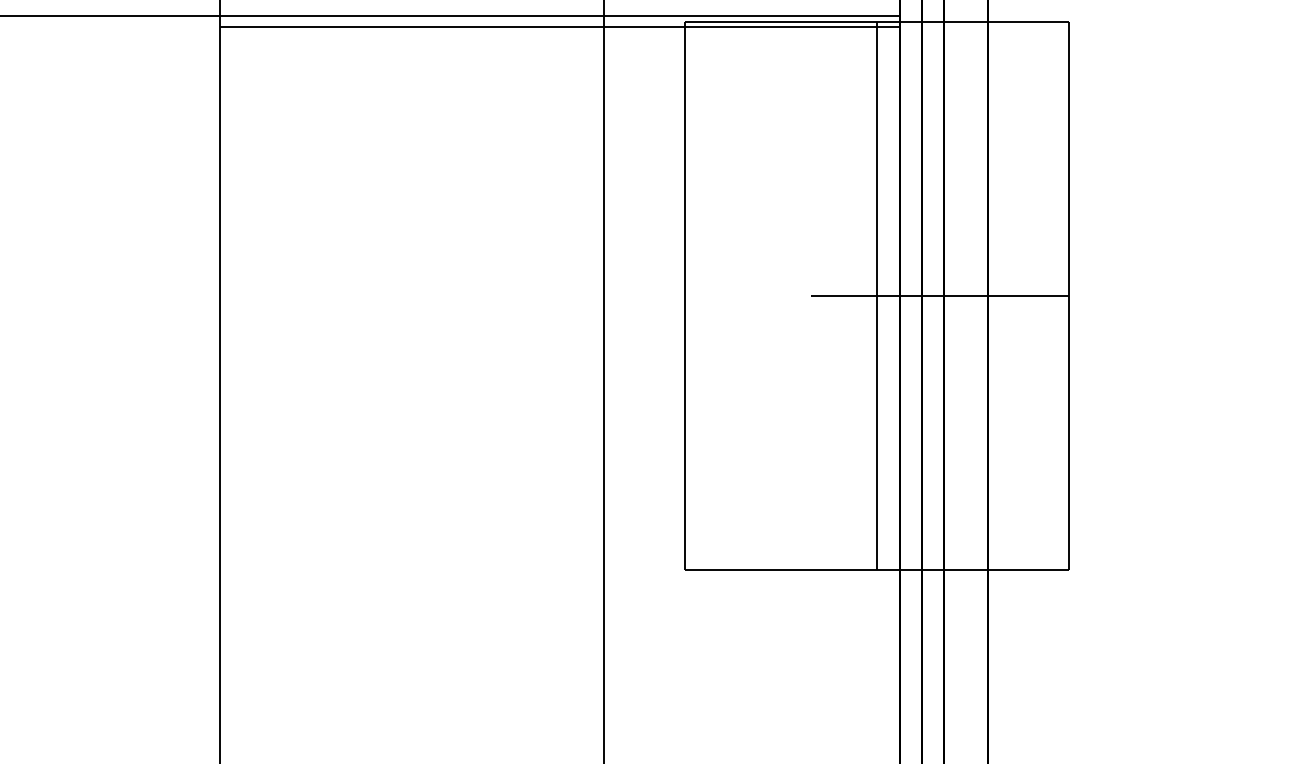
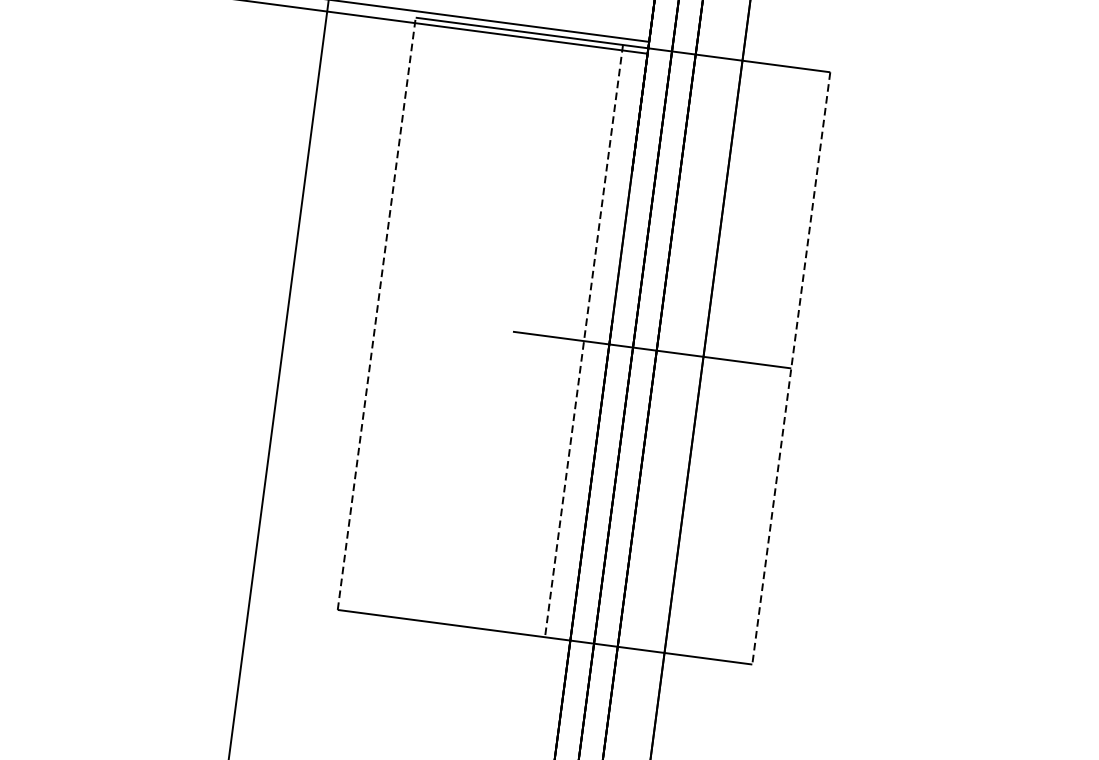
line: (685, 295) -> (377, 312), solid -> dashed
line: (876, 296) -> (583, 341), solid -> dashed
line: (1068, 296) -> (791, 368), solid -> dashed

